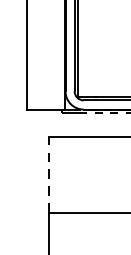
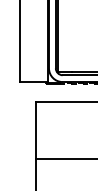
line: (48, 174) -> (36, 130), dashed -> solid

